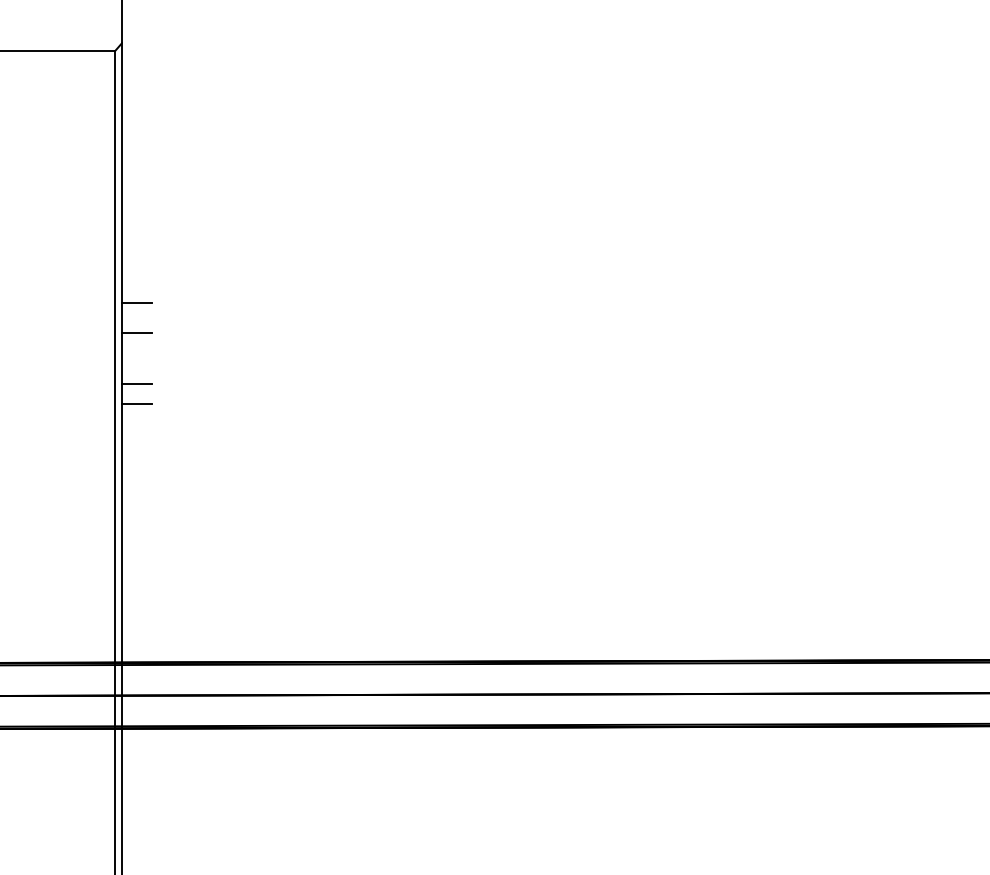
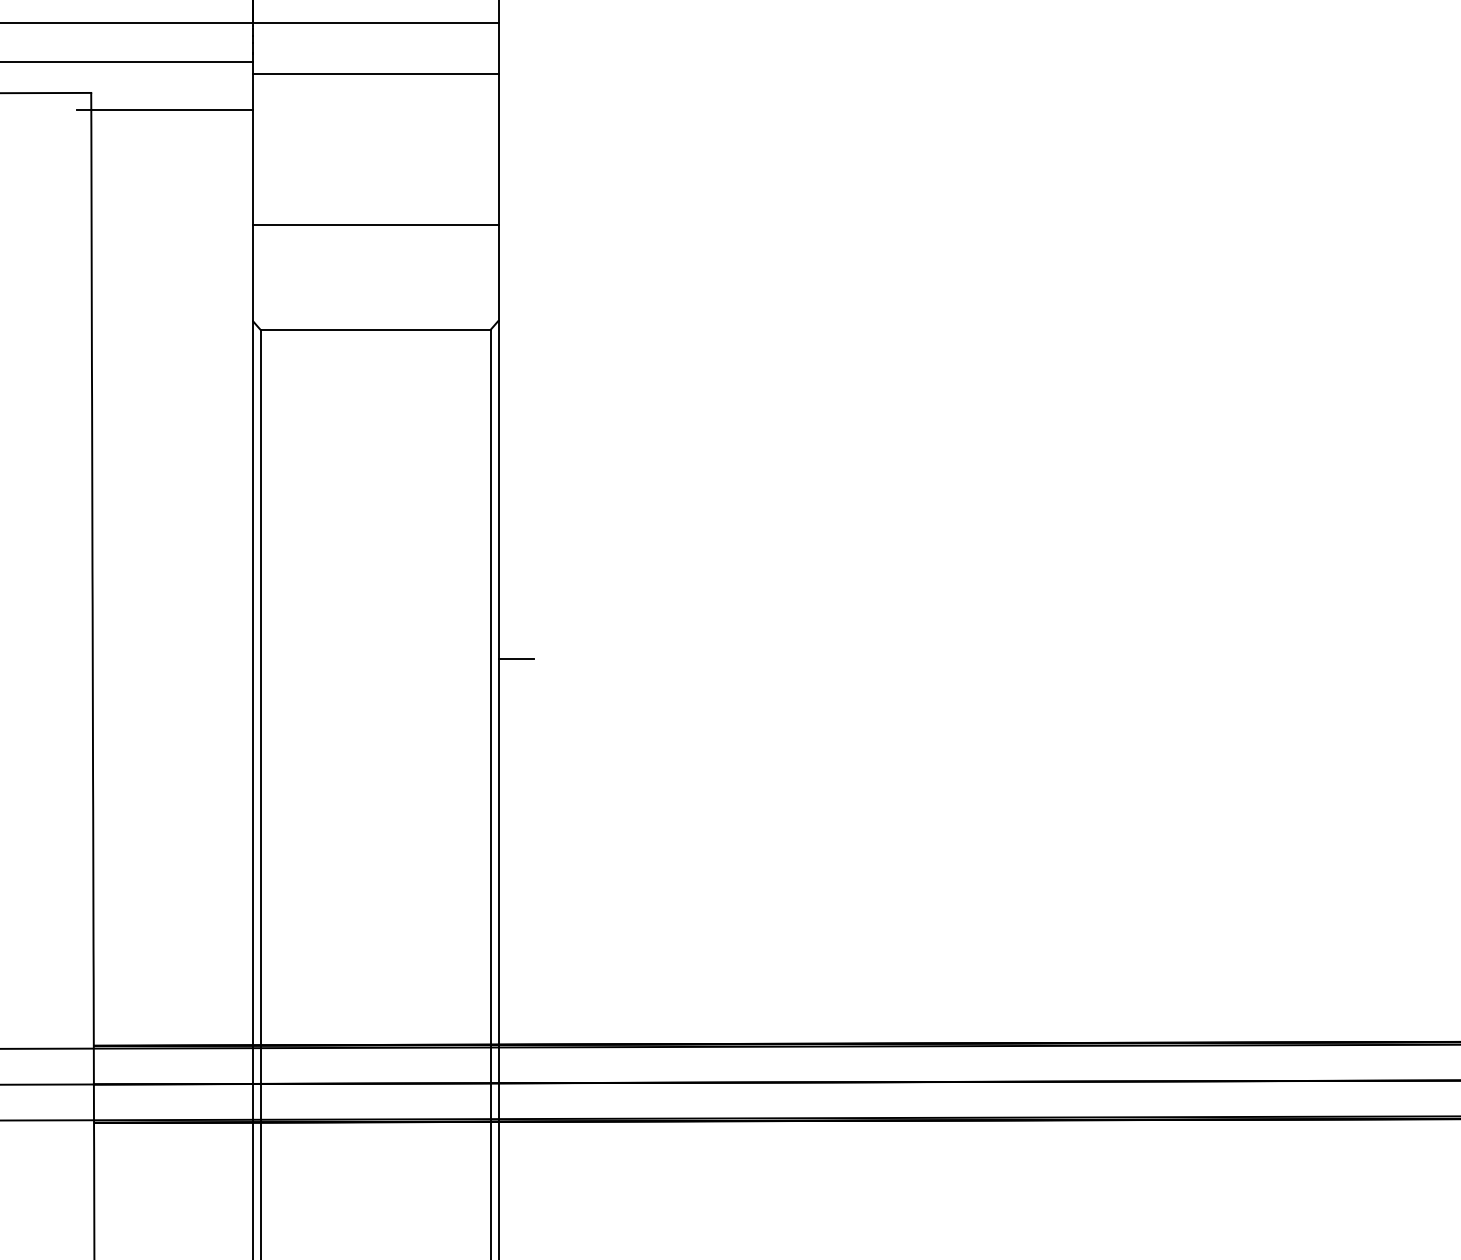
line: (136, 303) -> (515, 624), removed
line: (136, 383) -> (515, 718), removed
line: (136, 404) -> (515, 742), removed

